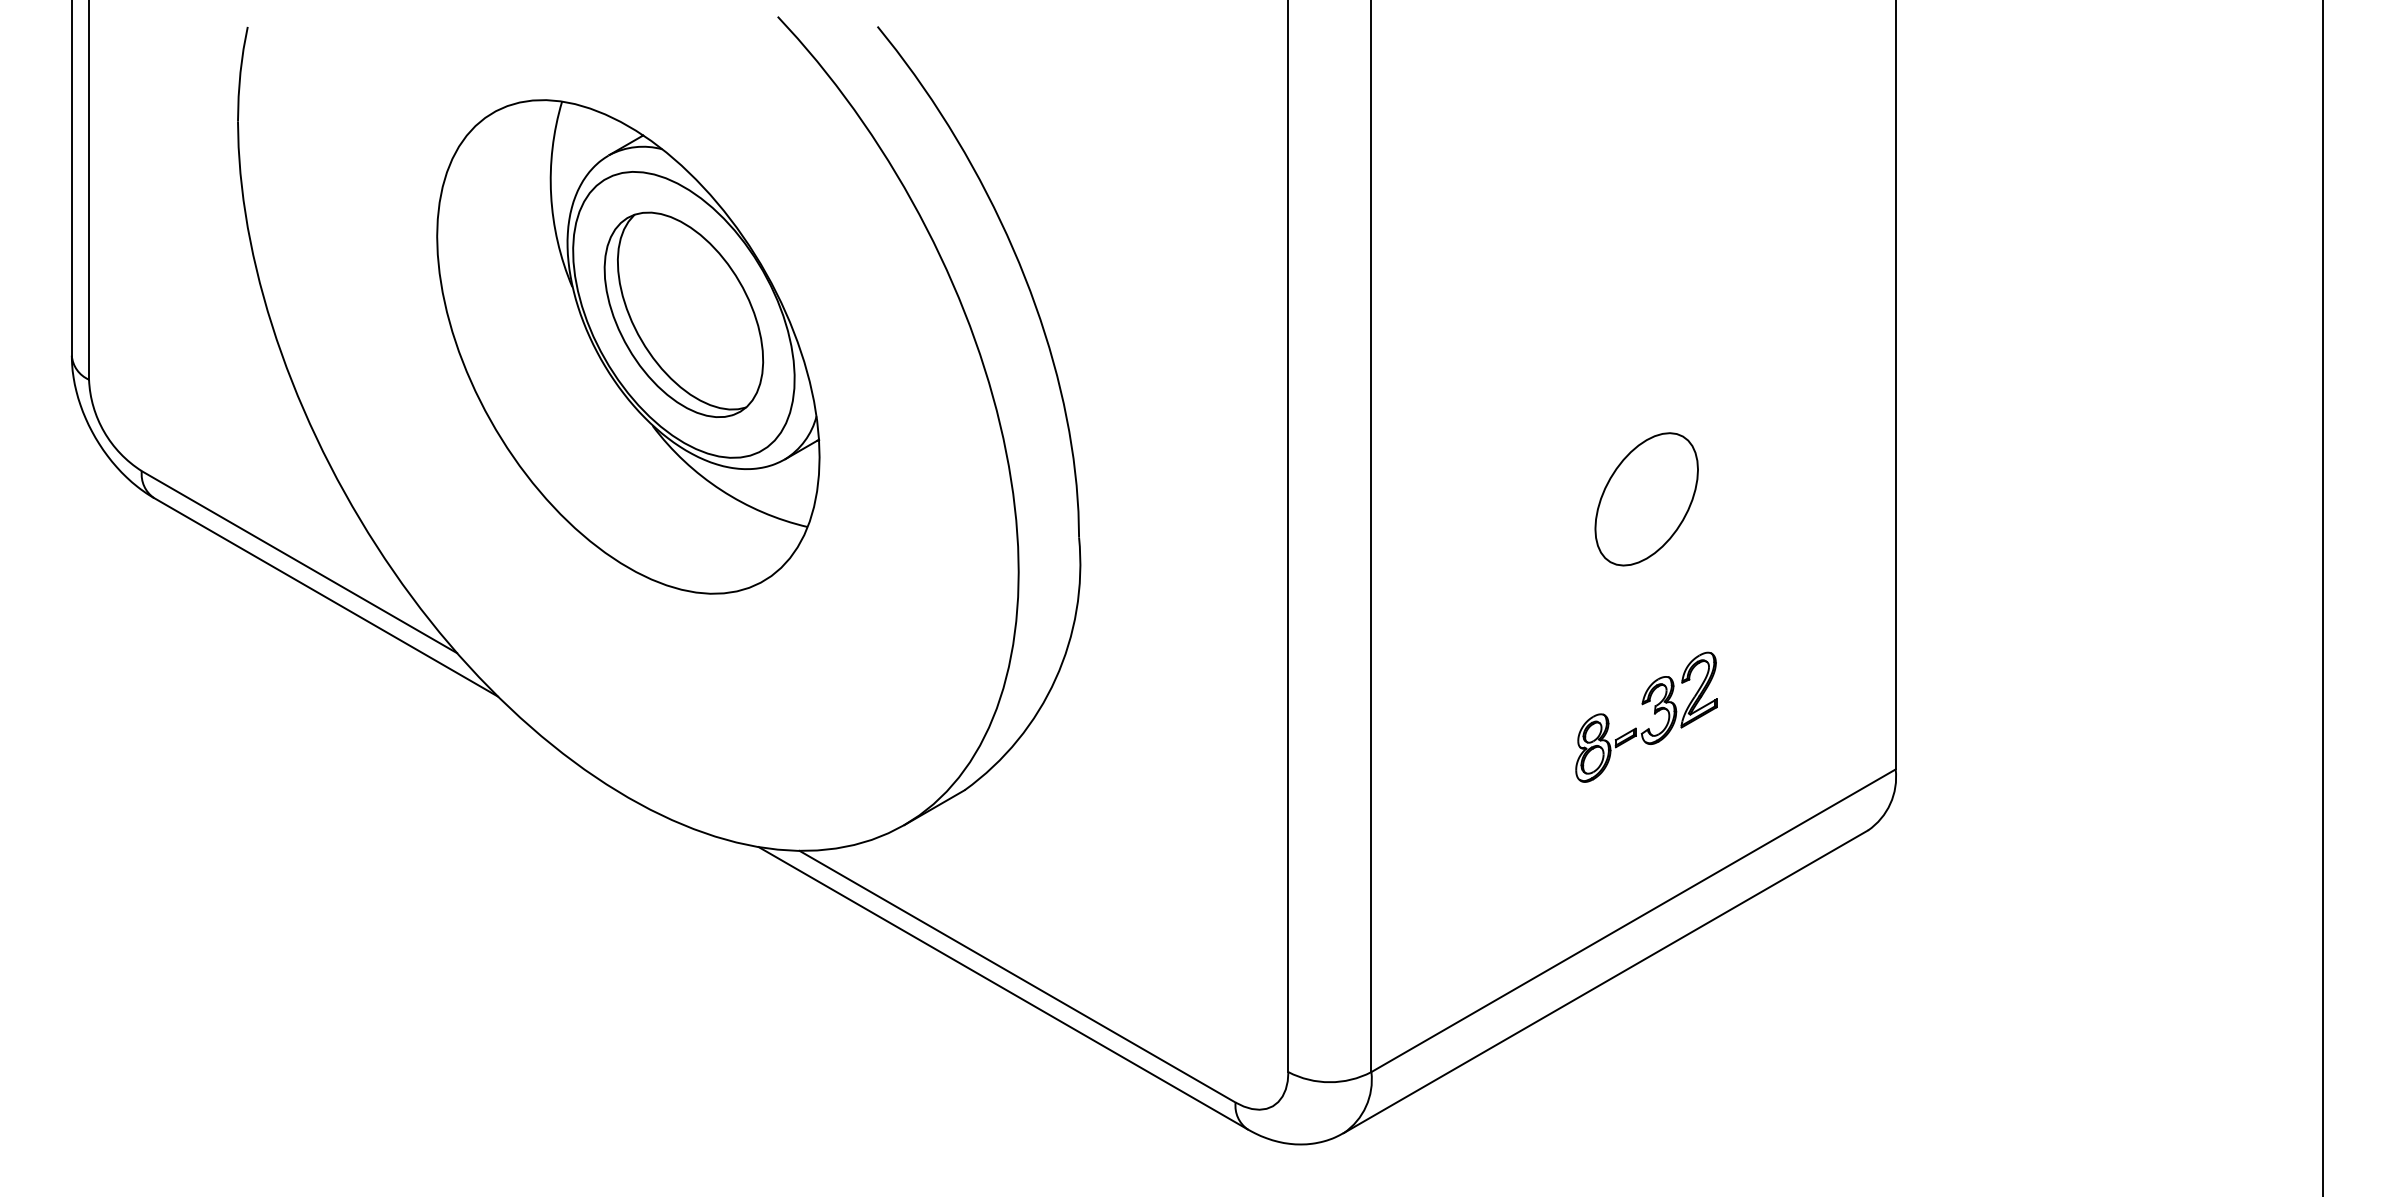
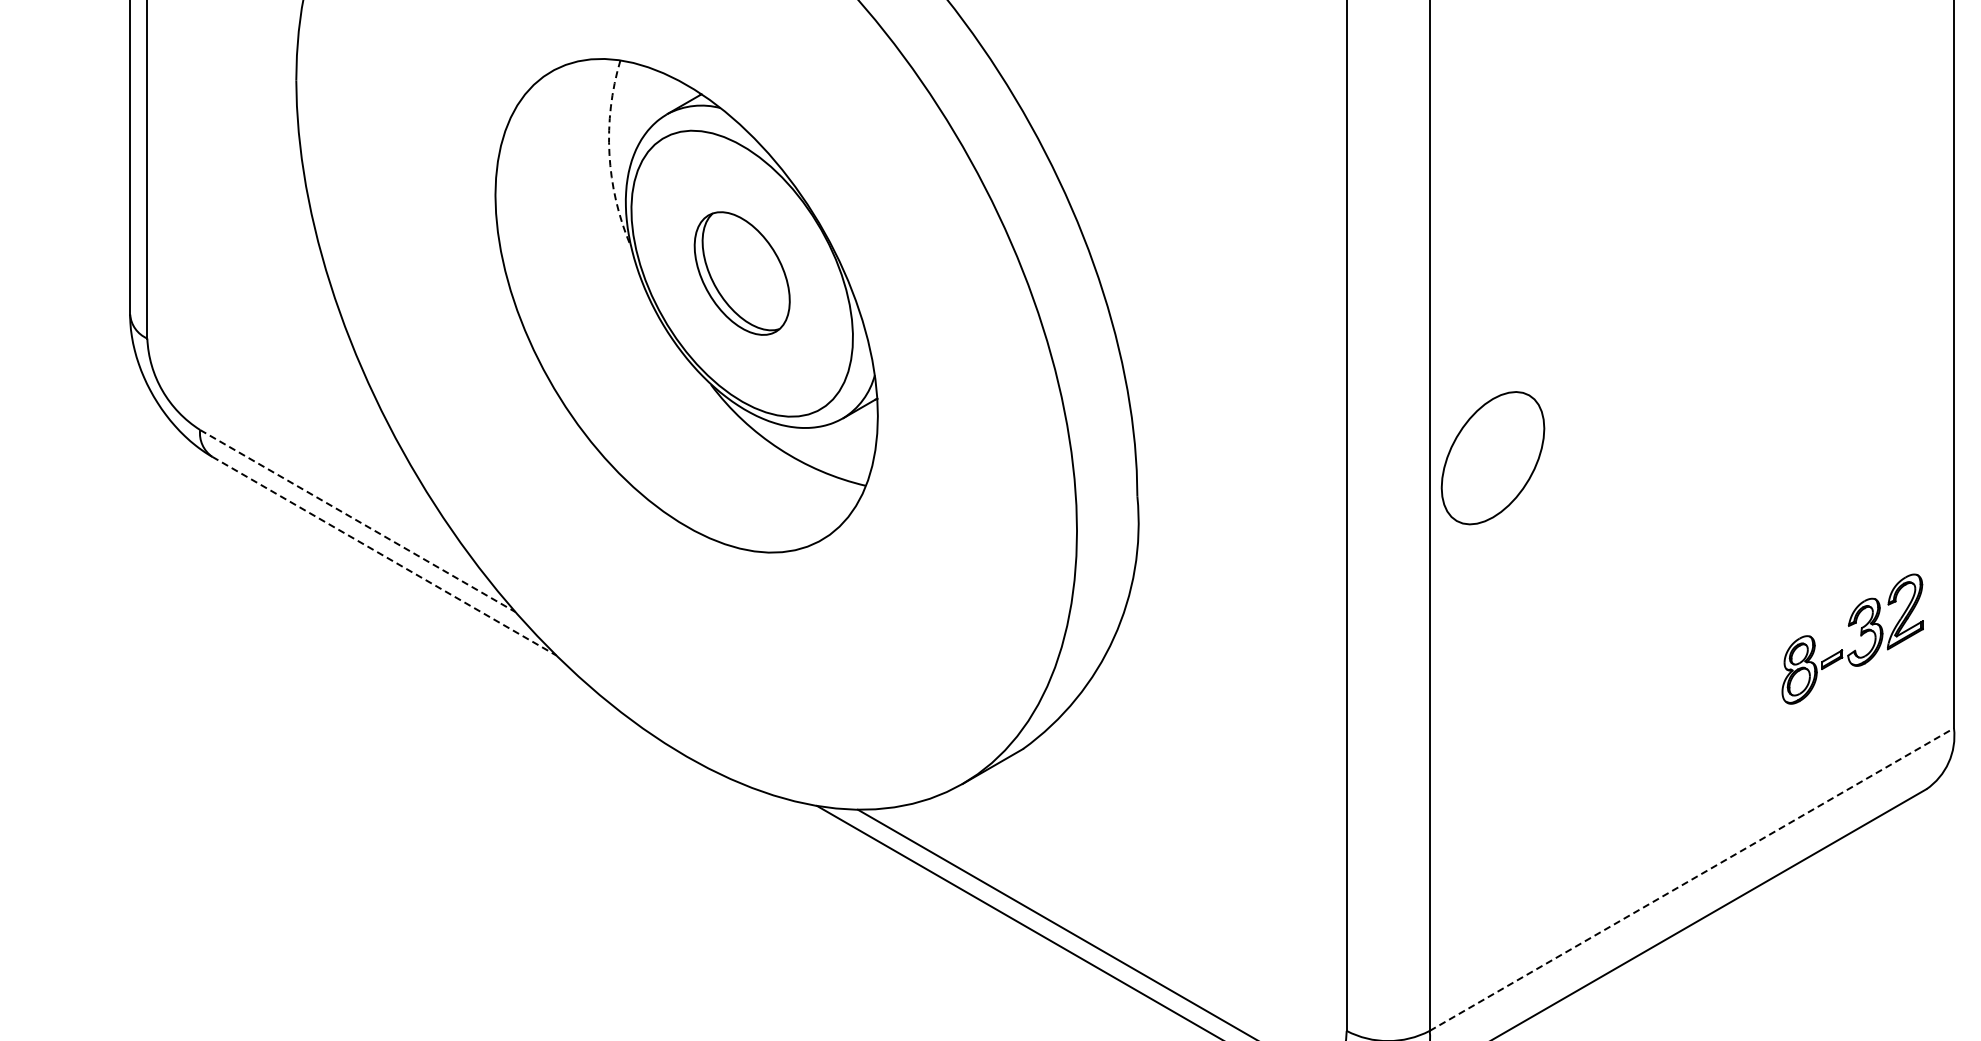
arc: (551, 195) -> (609, 154), solid -> dashed
part: (683, 314) -> (741, 273), size x0.6
part: (1646, 499) -> (1492, 458), moved
line: (299, 562) -> (357, 521), solid -> dashed
line: (326, 597) -> (384, 556), solid -> dashed
part: (1654, 714) -> (1860, 636), moved
line: (1633, 920) -> (1691, 879), solid -> dashed

